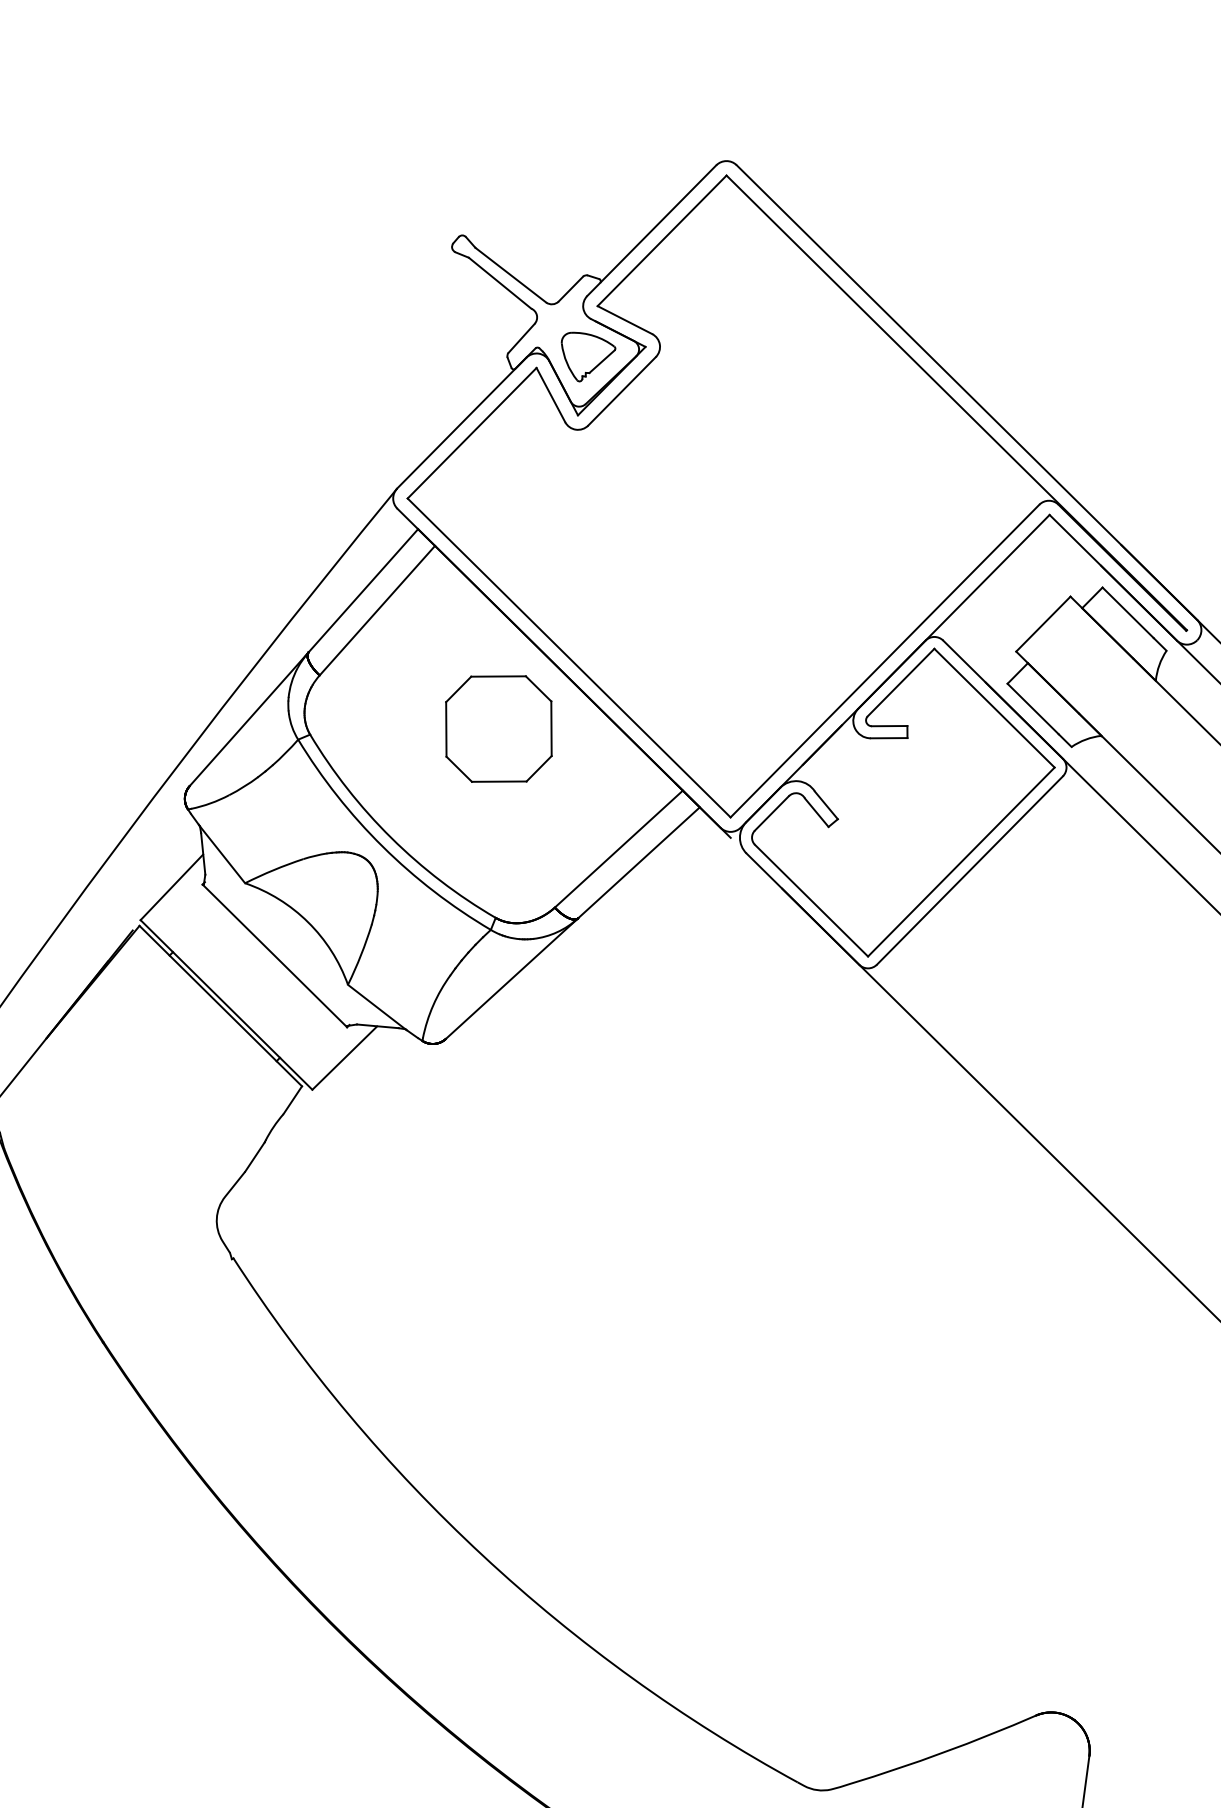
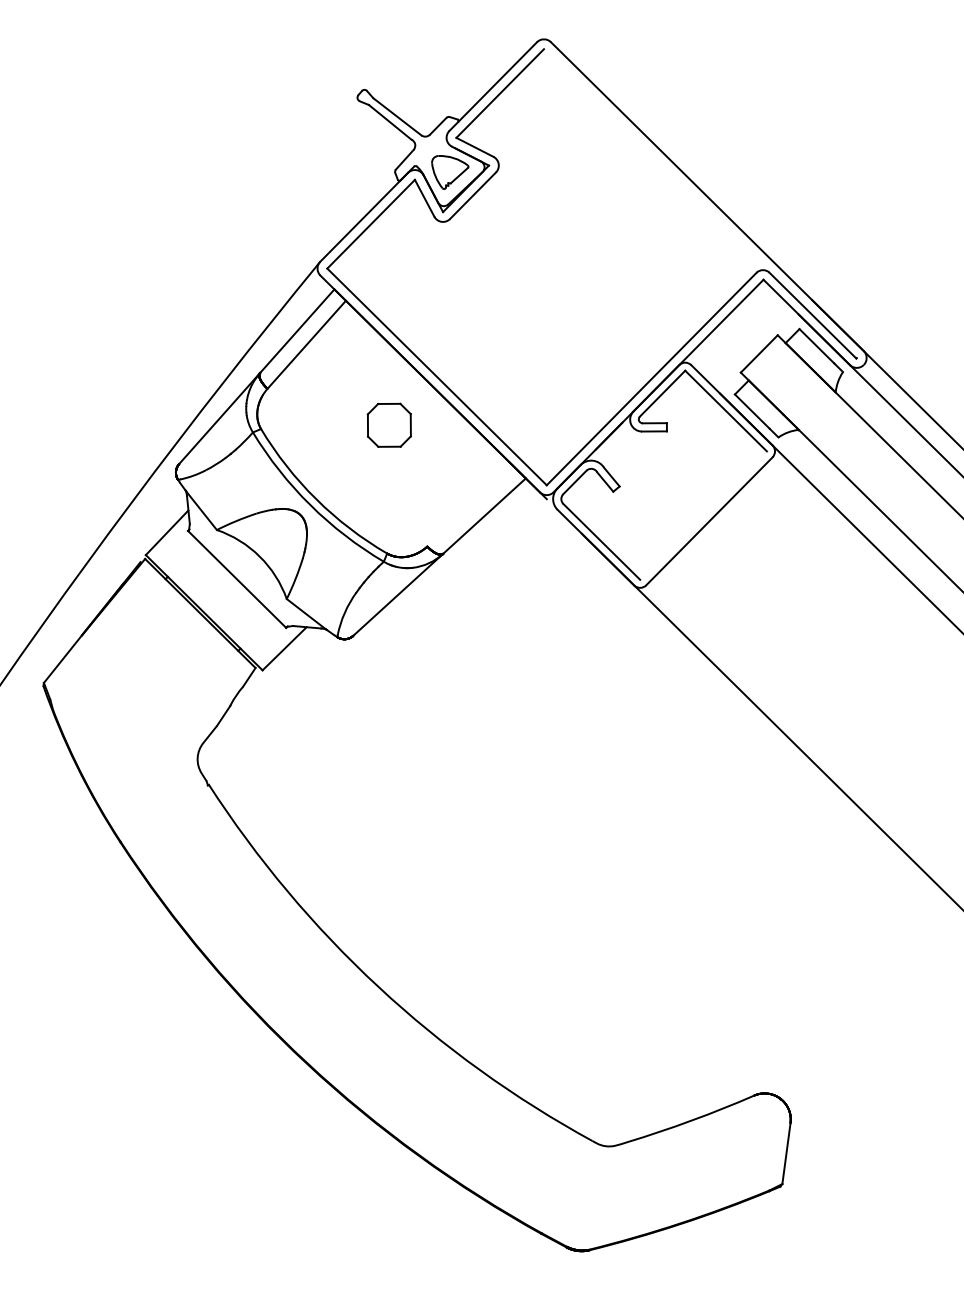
line: (956, 402) -> (700, 203), removed
part: (499, 729) -> (389, 425), size x0.6
line: (618, 848) -> (470, 506), removed
line: (961, 861) -> (703, 515), removed

